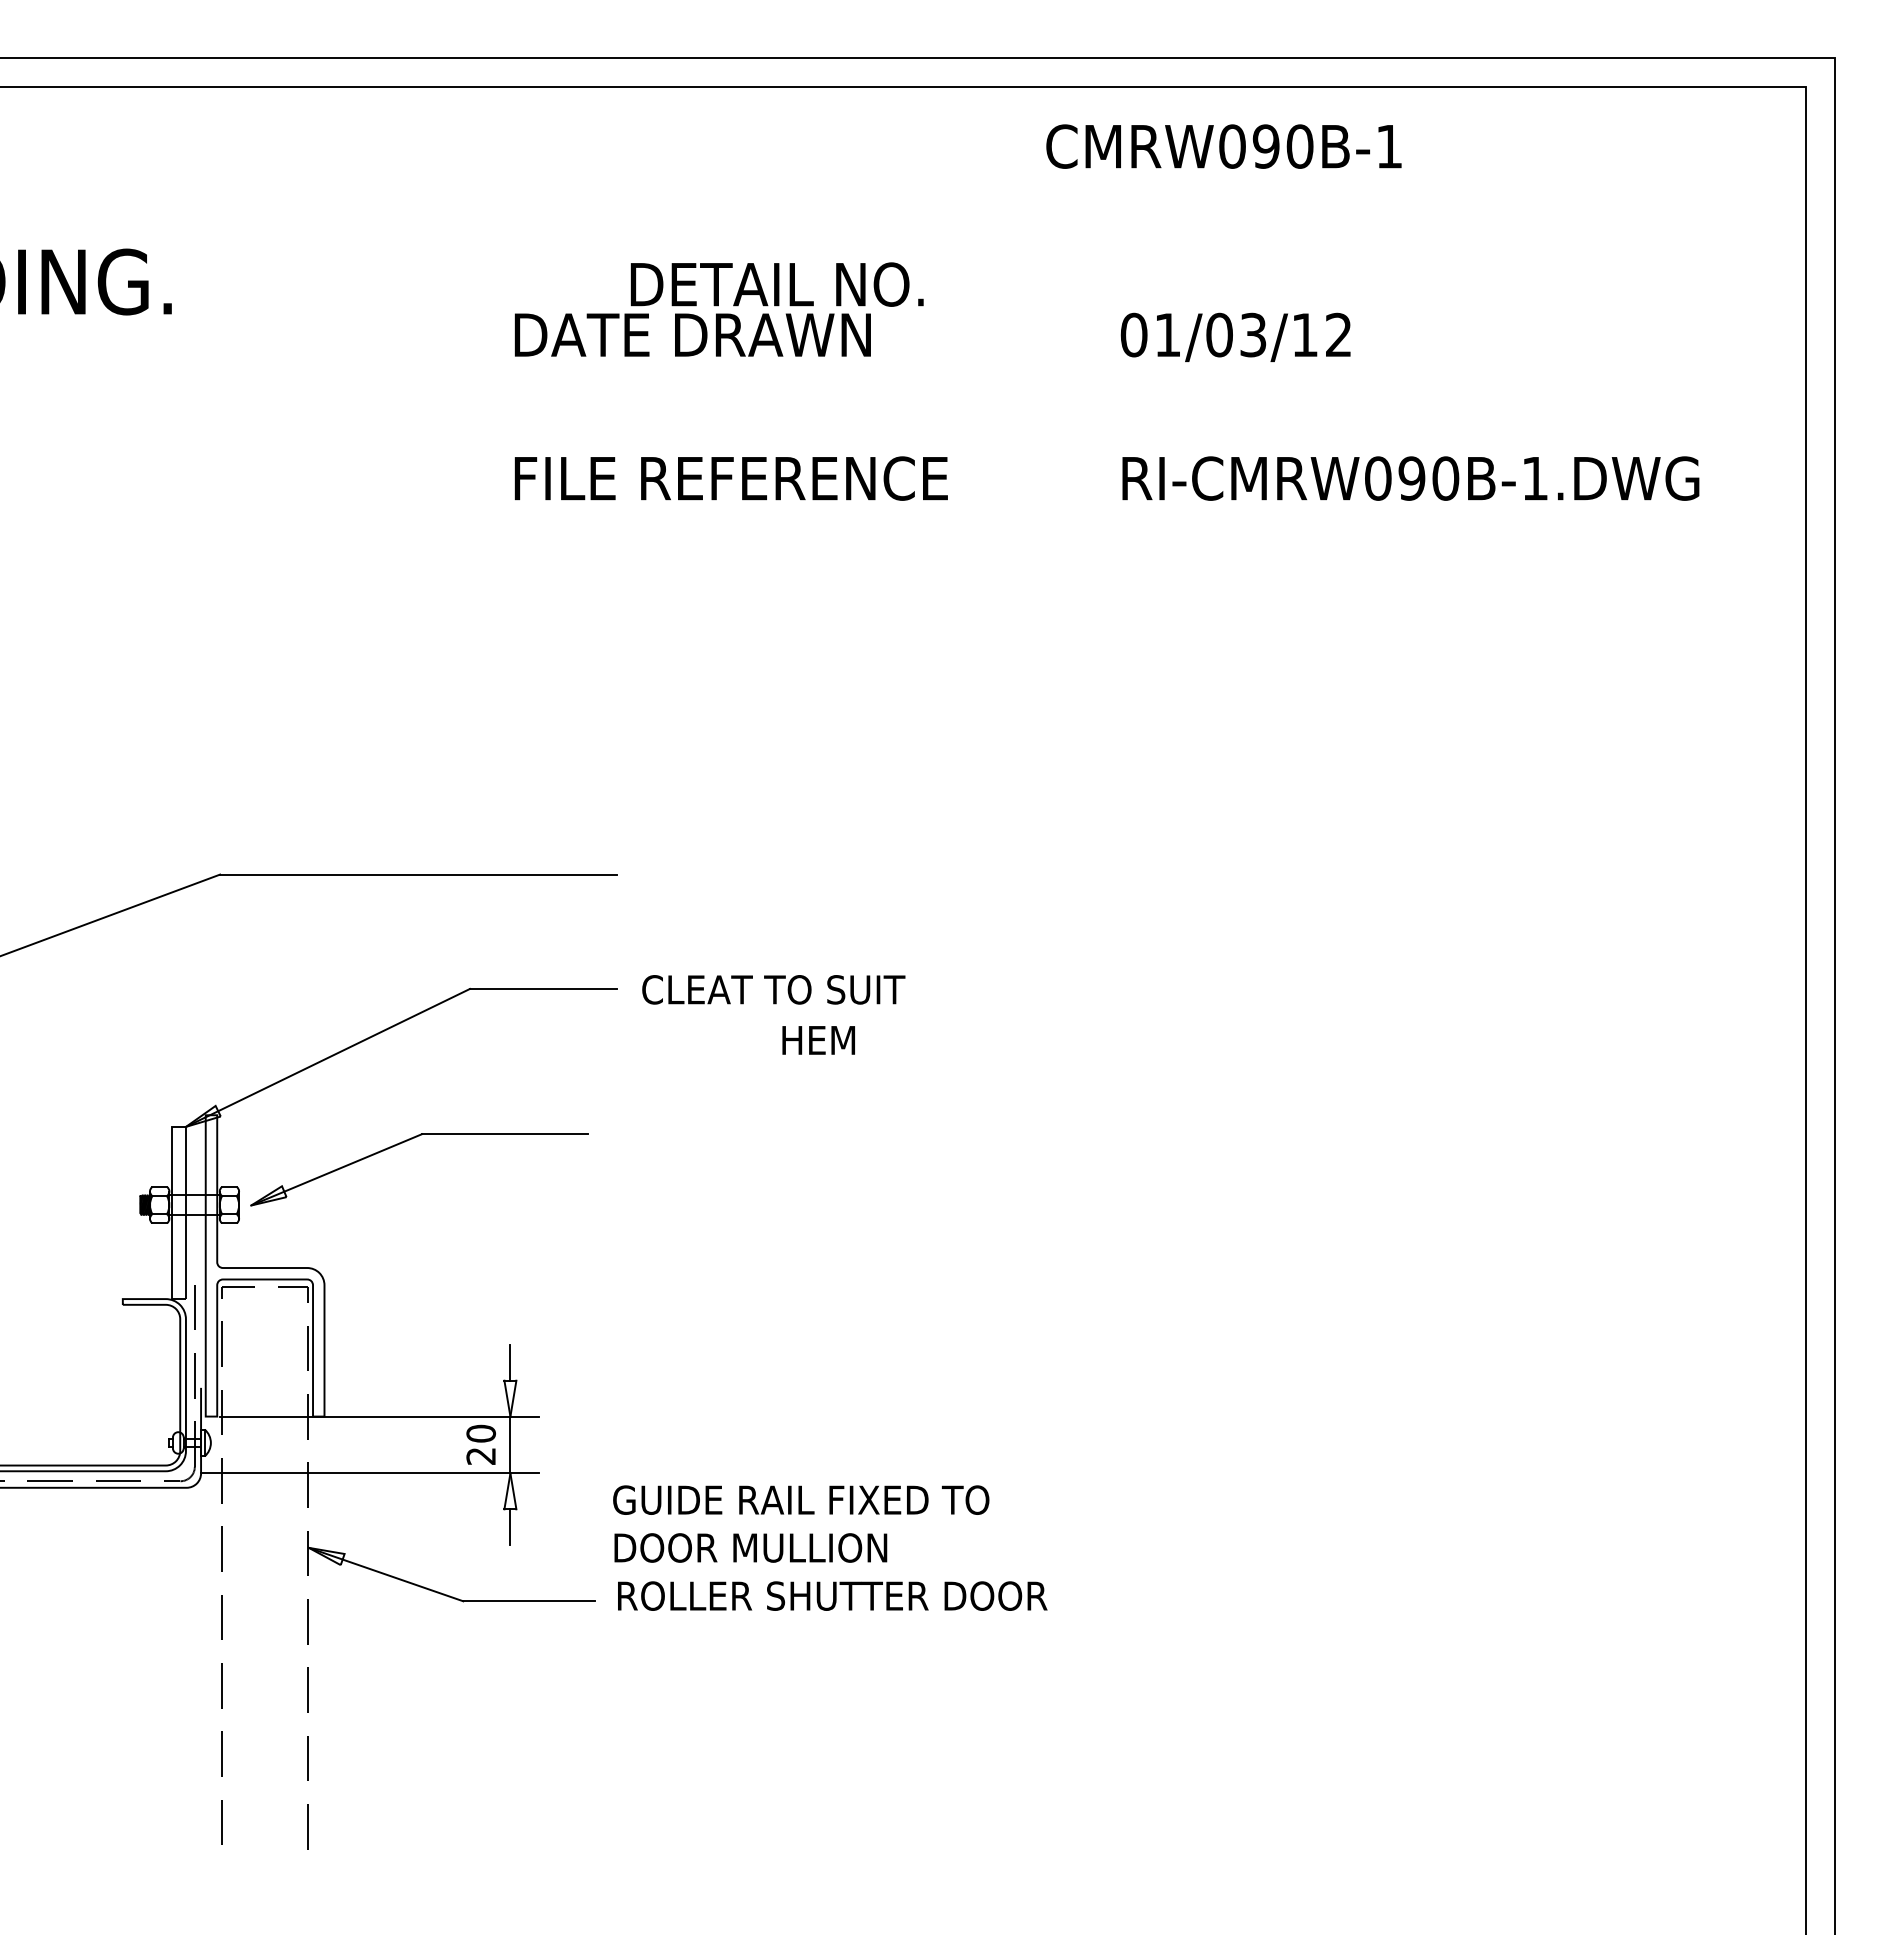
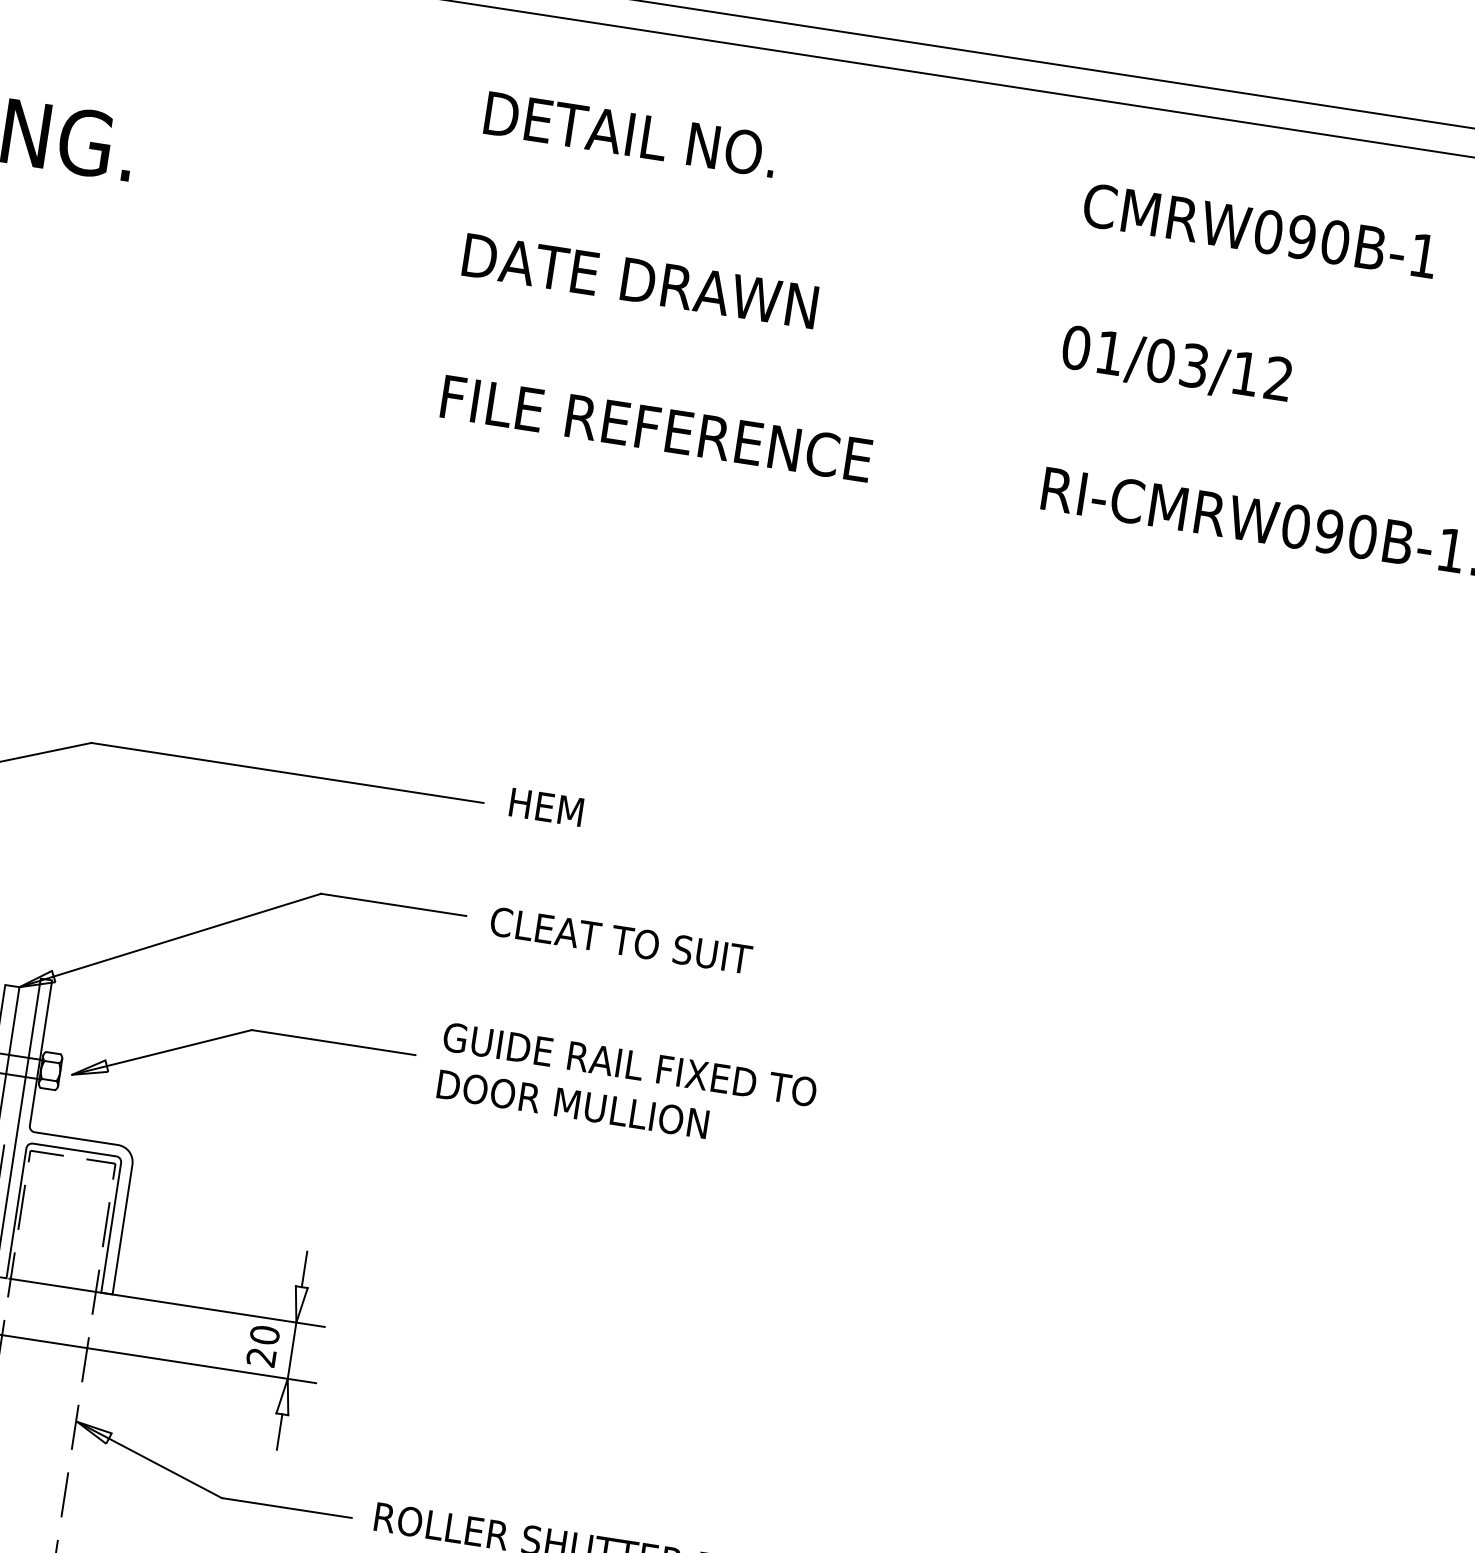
text: (1223, 146) -> (1259, 230), moved
text: (776, 284) -> (630, 134), moved
text: (818, 1040) -> (546, 807), moved
text: (801, 1523) -> (626, 1087), moved

